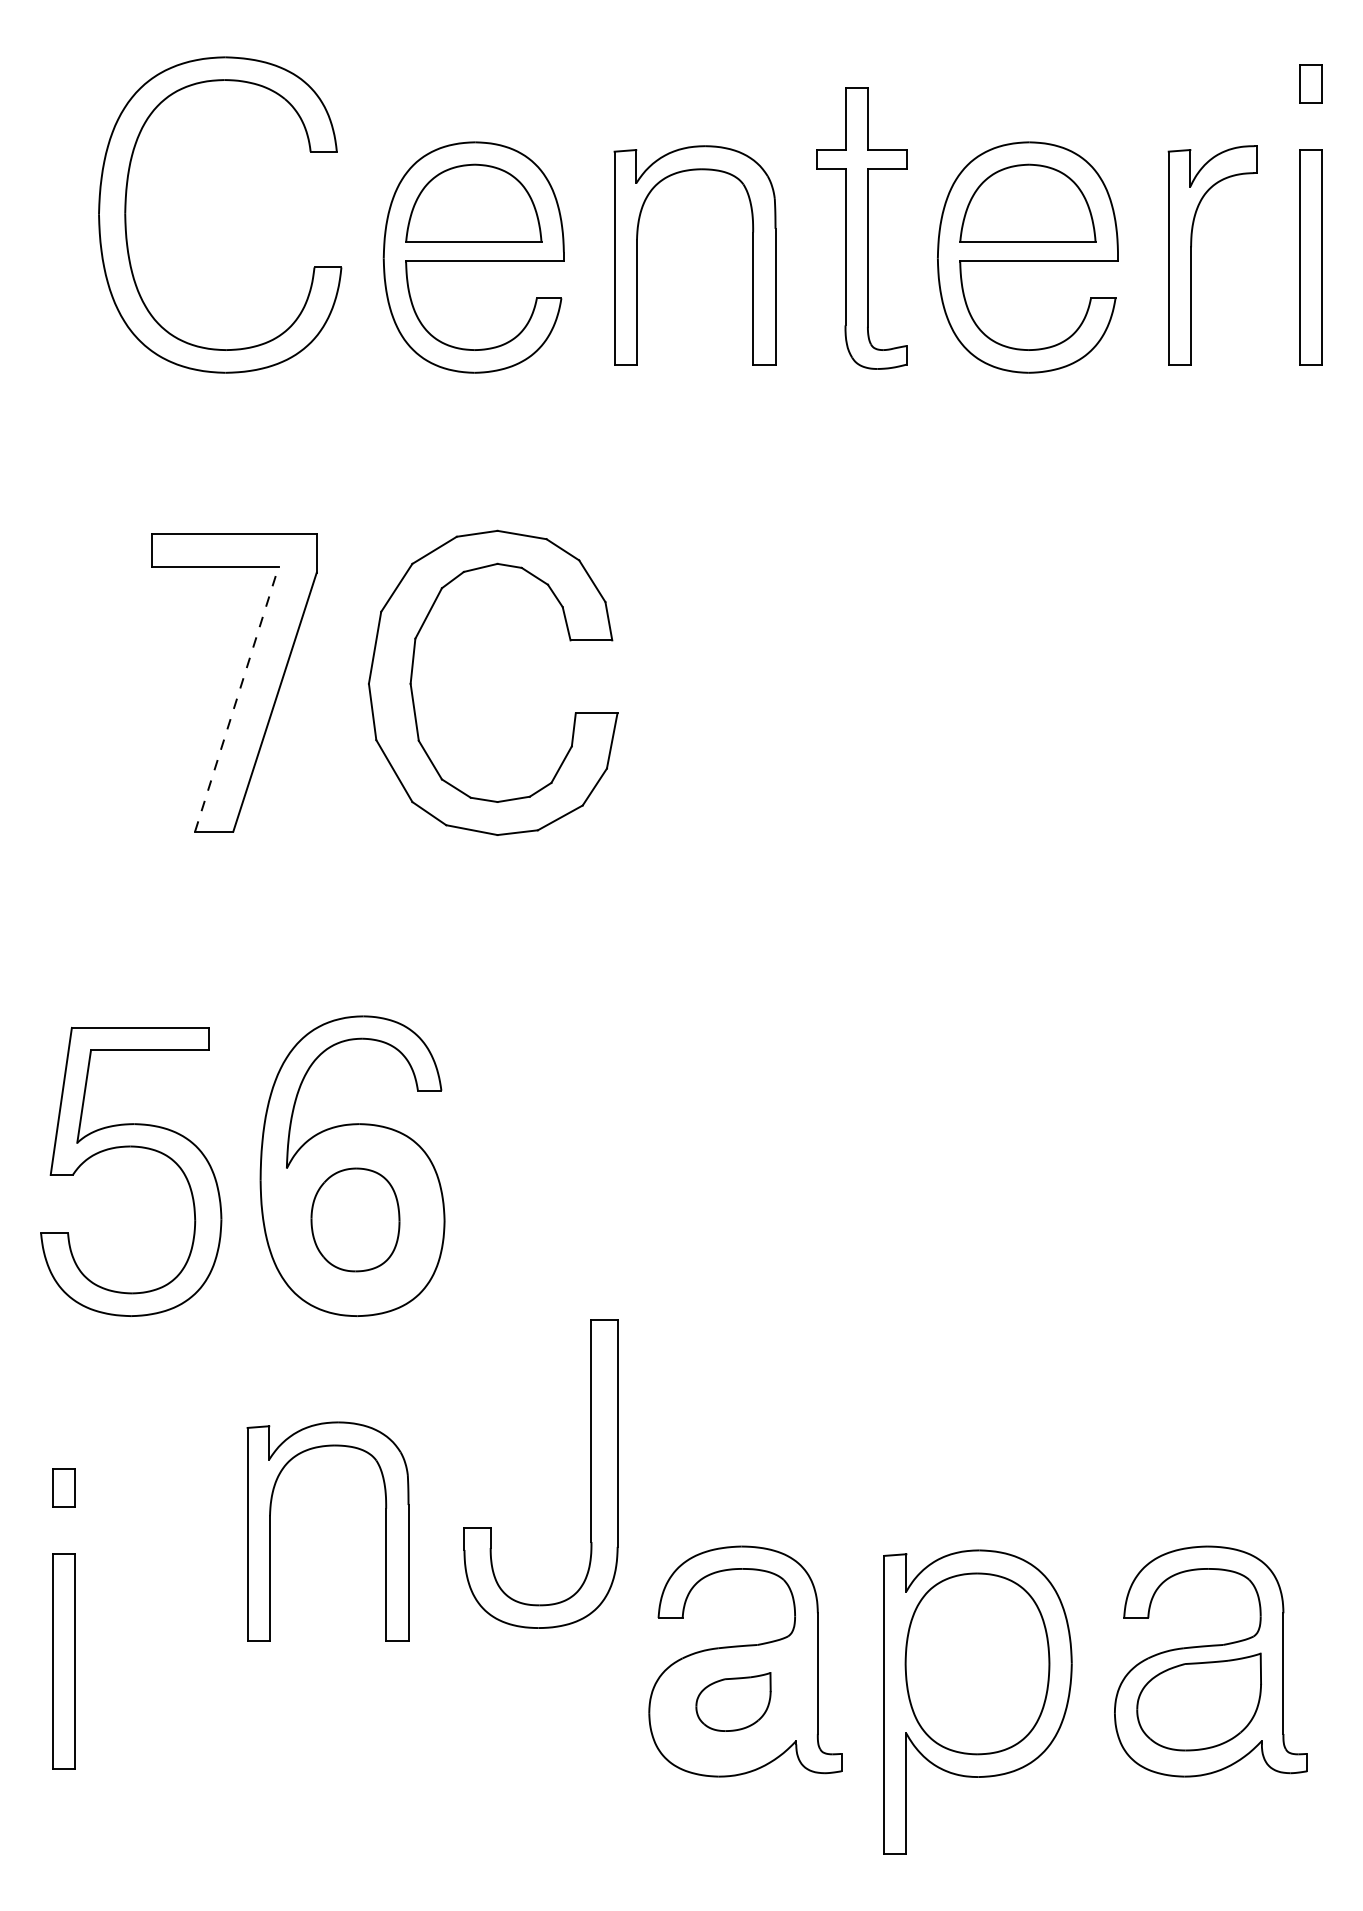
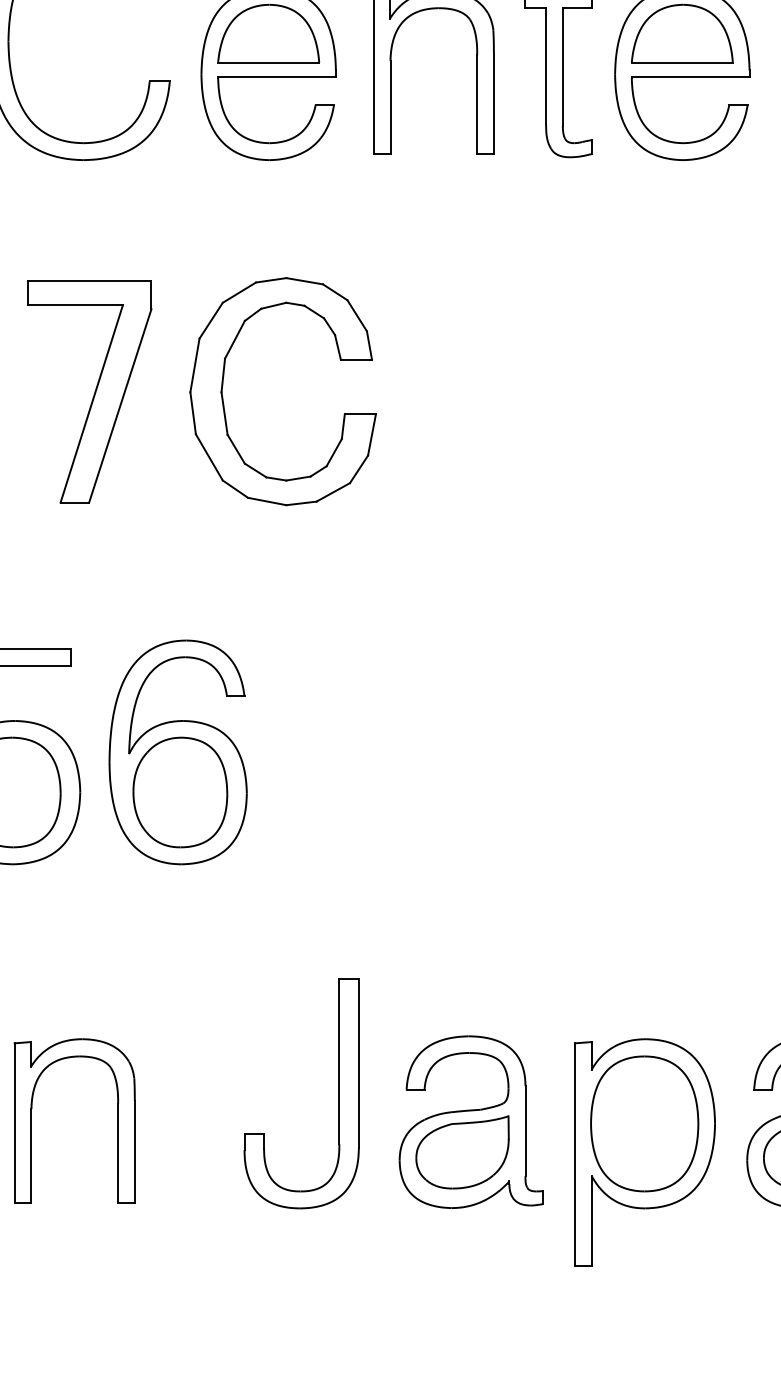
line: (236, 699) -> (91, 404), dashed -> solid
part: (355, 1219) -> (180, 792), size x1.43
part: (590, 1473) -> (338, 1093), moved
part: (270, 1531) -> (31, 1120), moved
part: (733, 1701) -> (462, 1152), size x1.67

